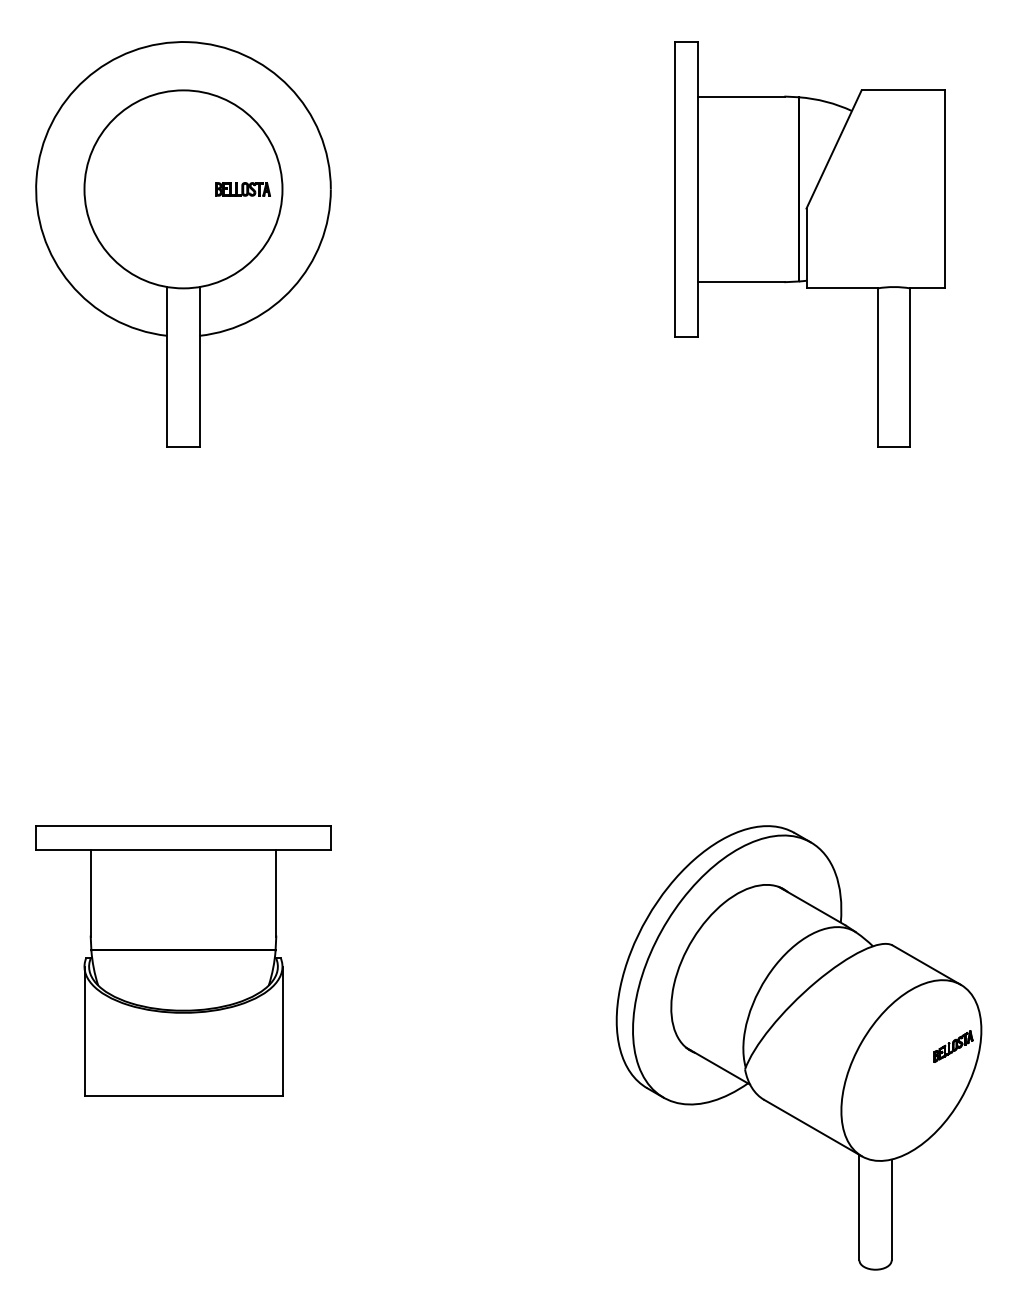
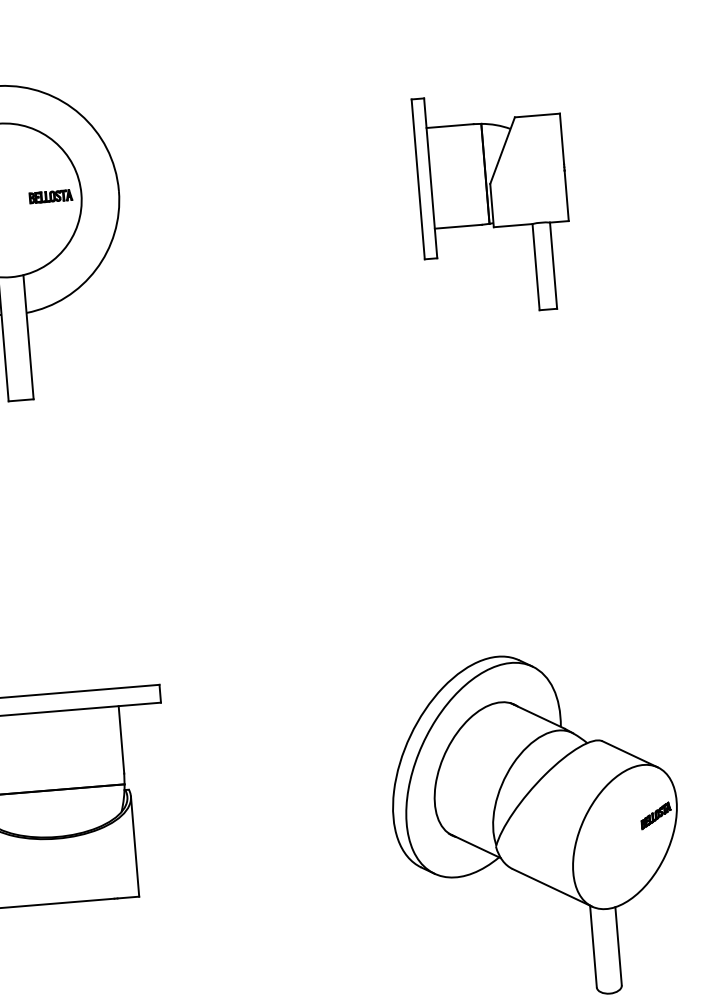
part: (809, 244) -> (493, 203), size x0.7

